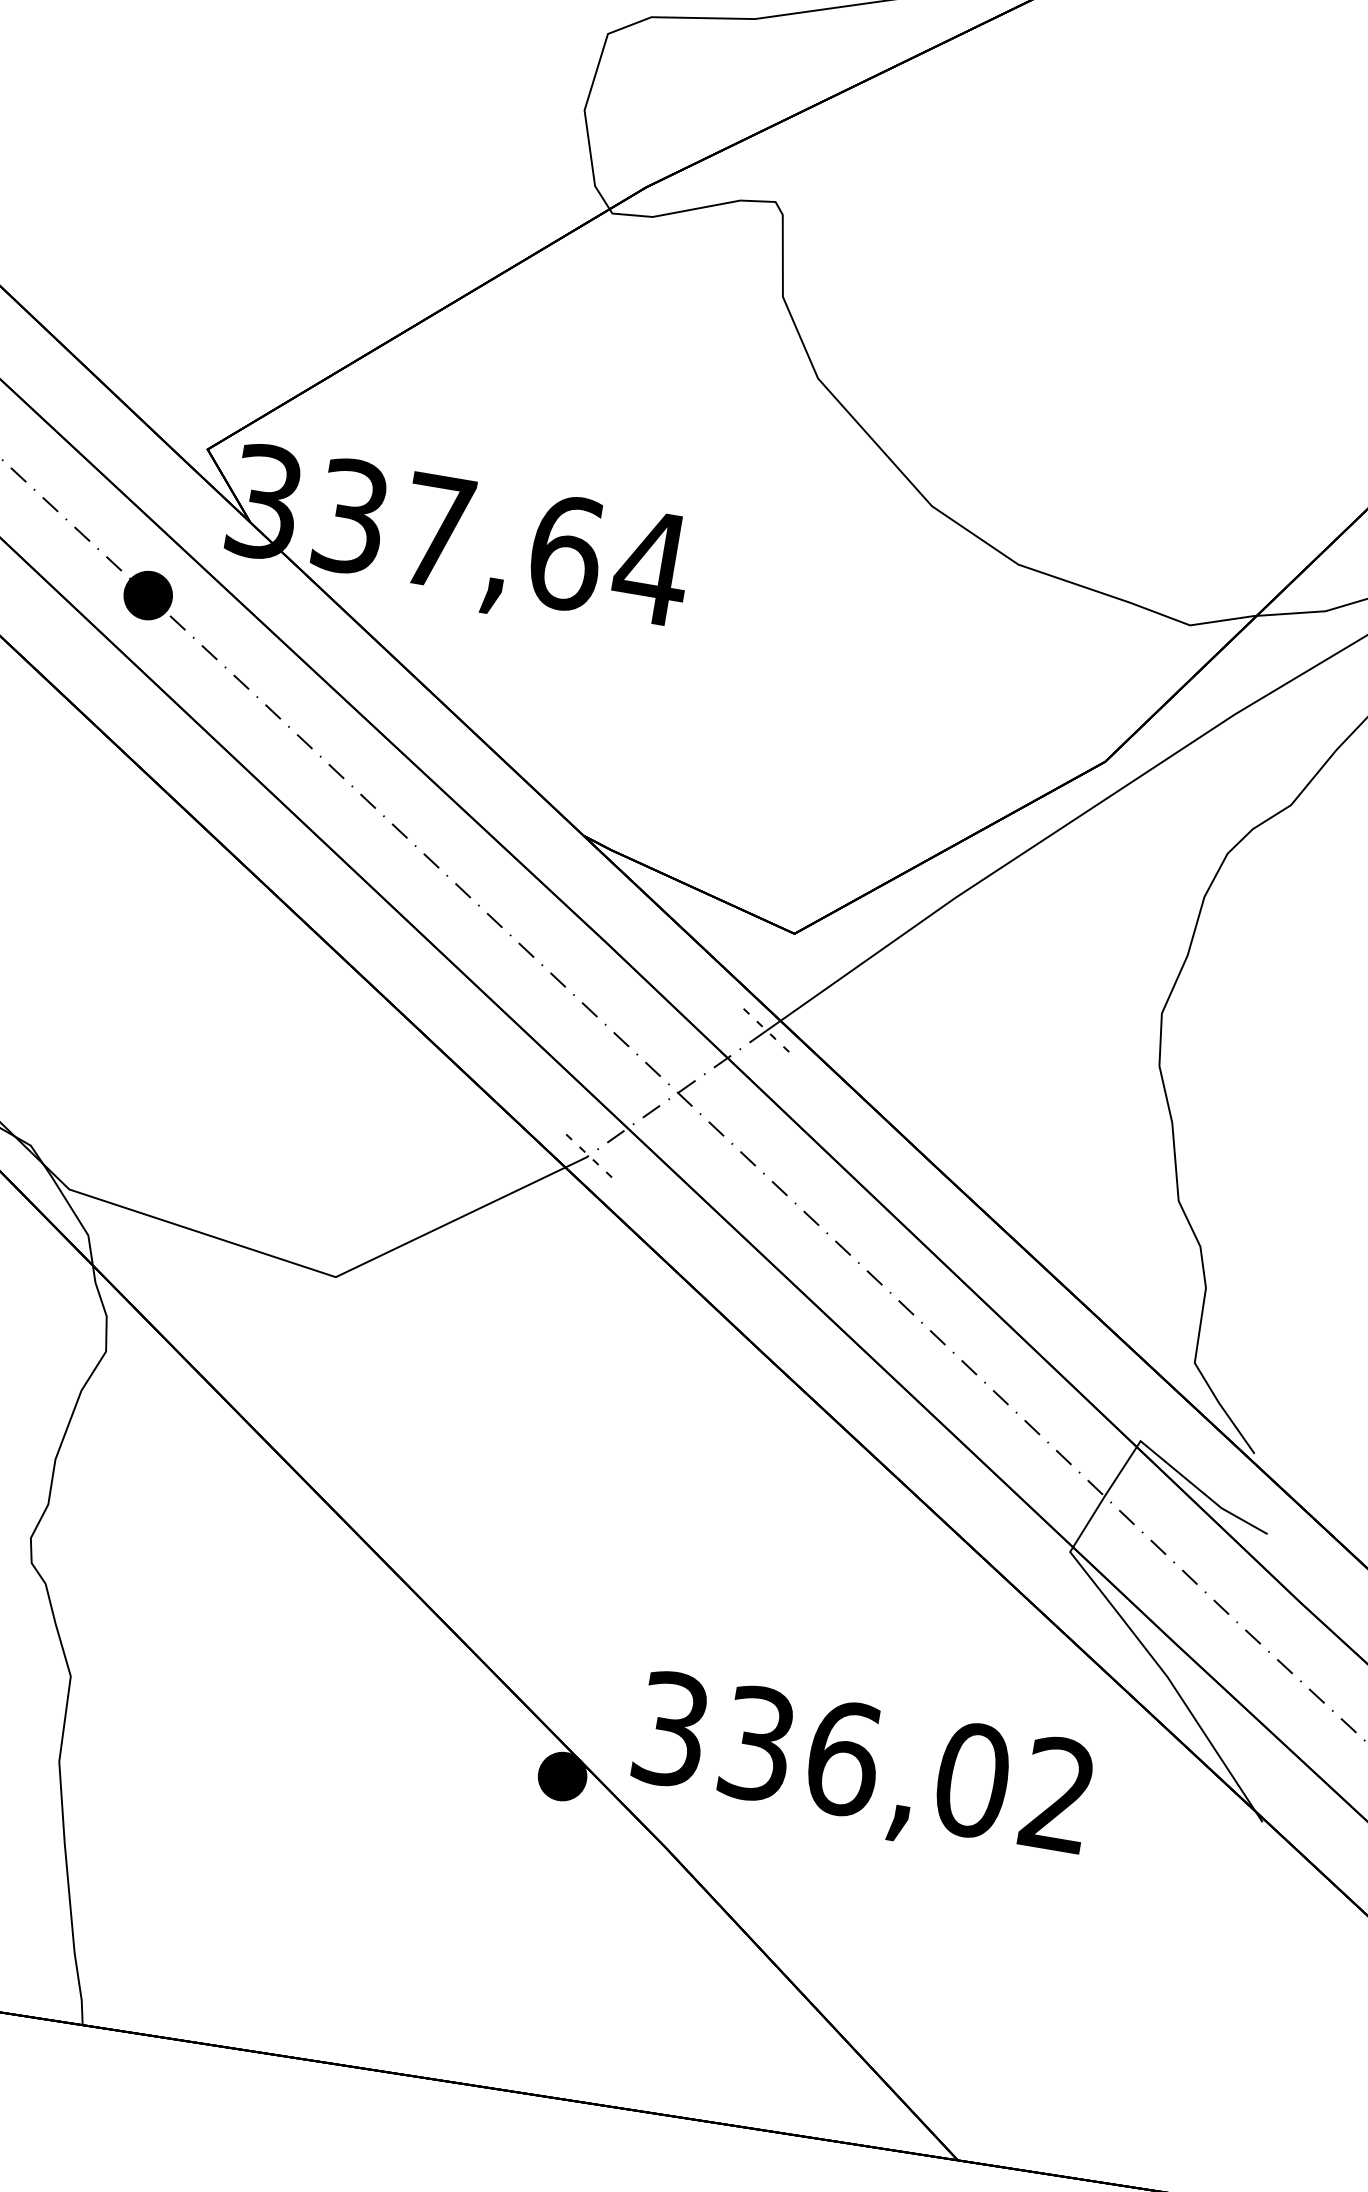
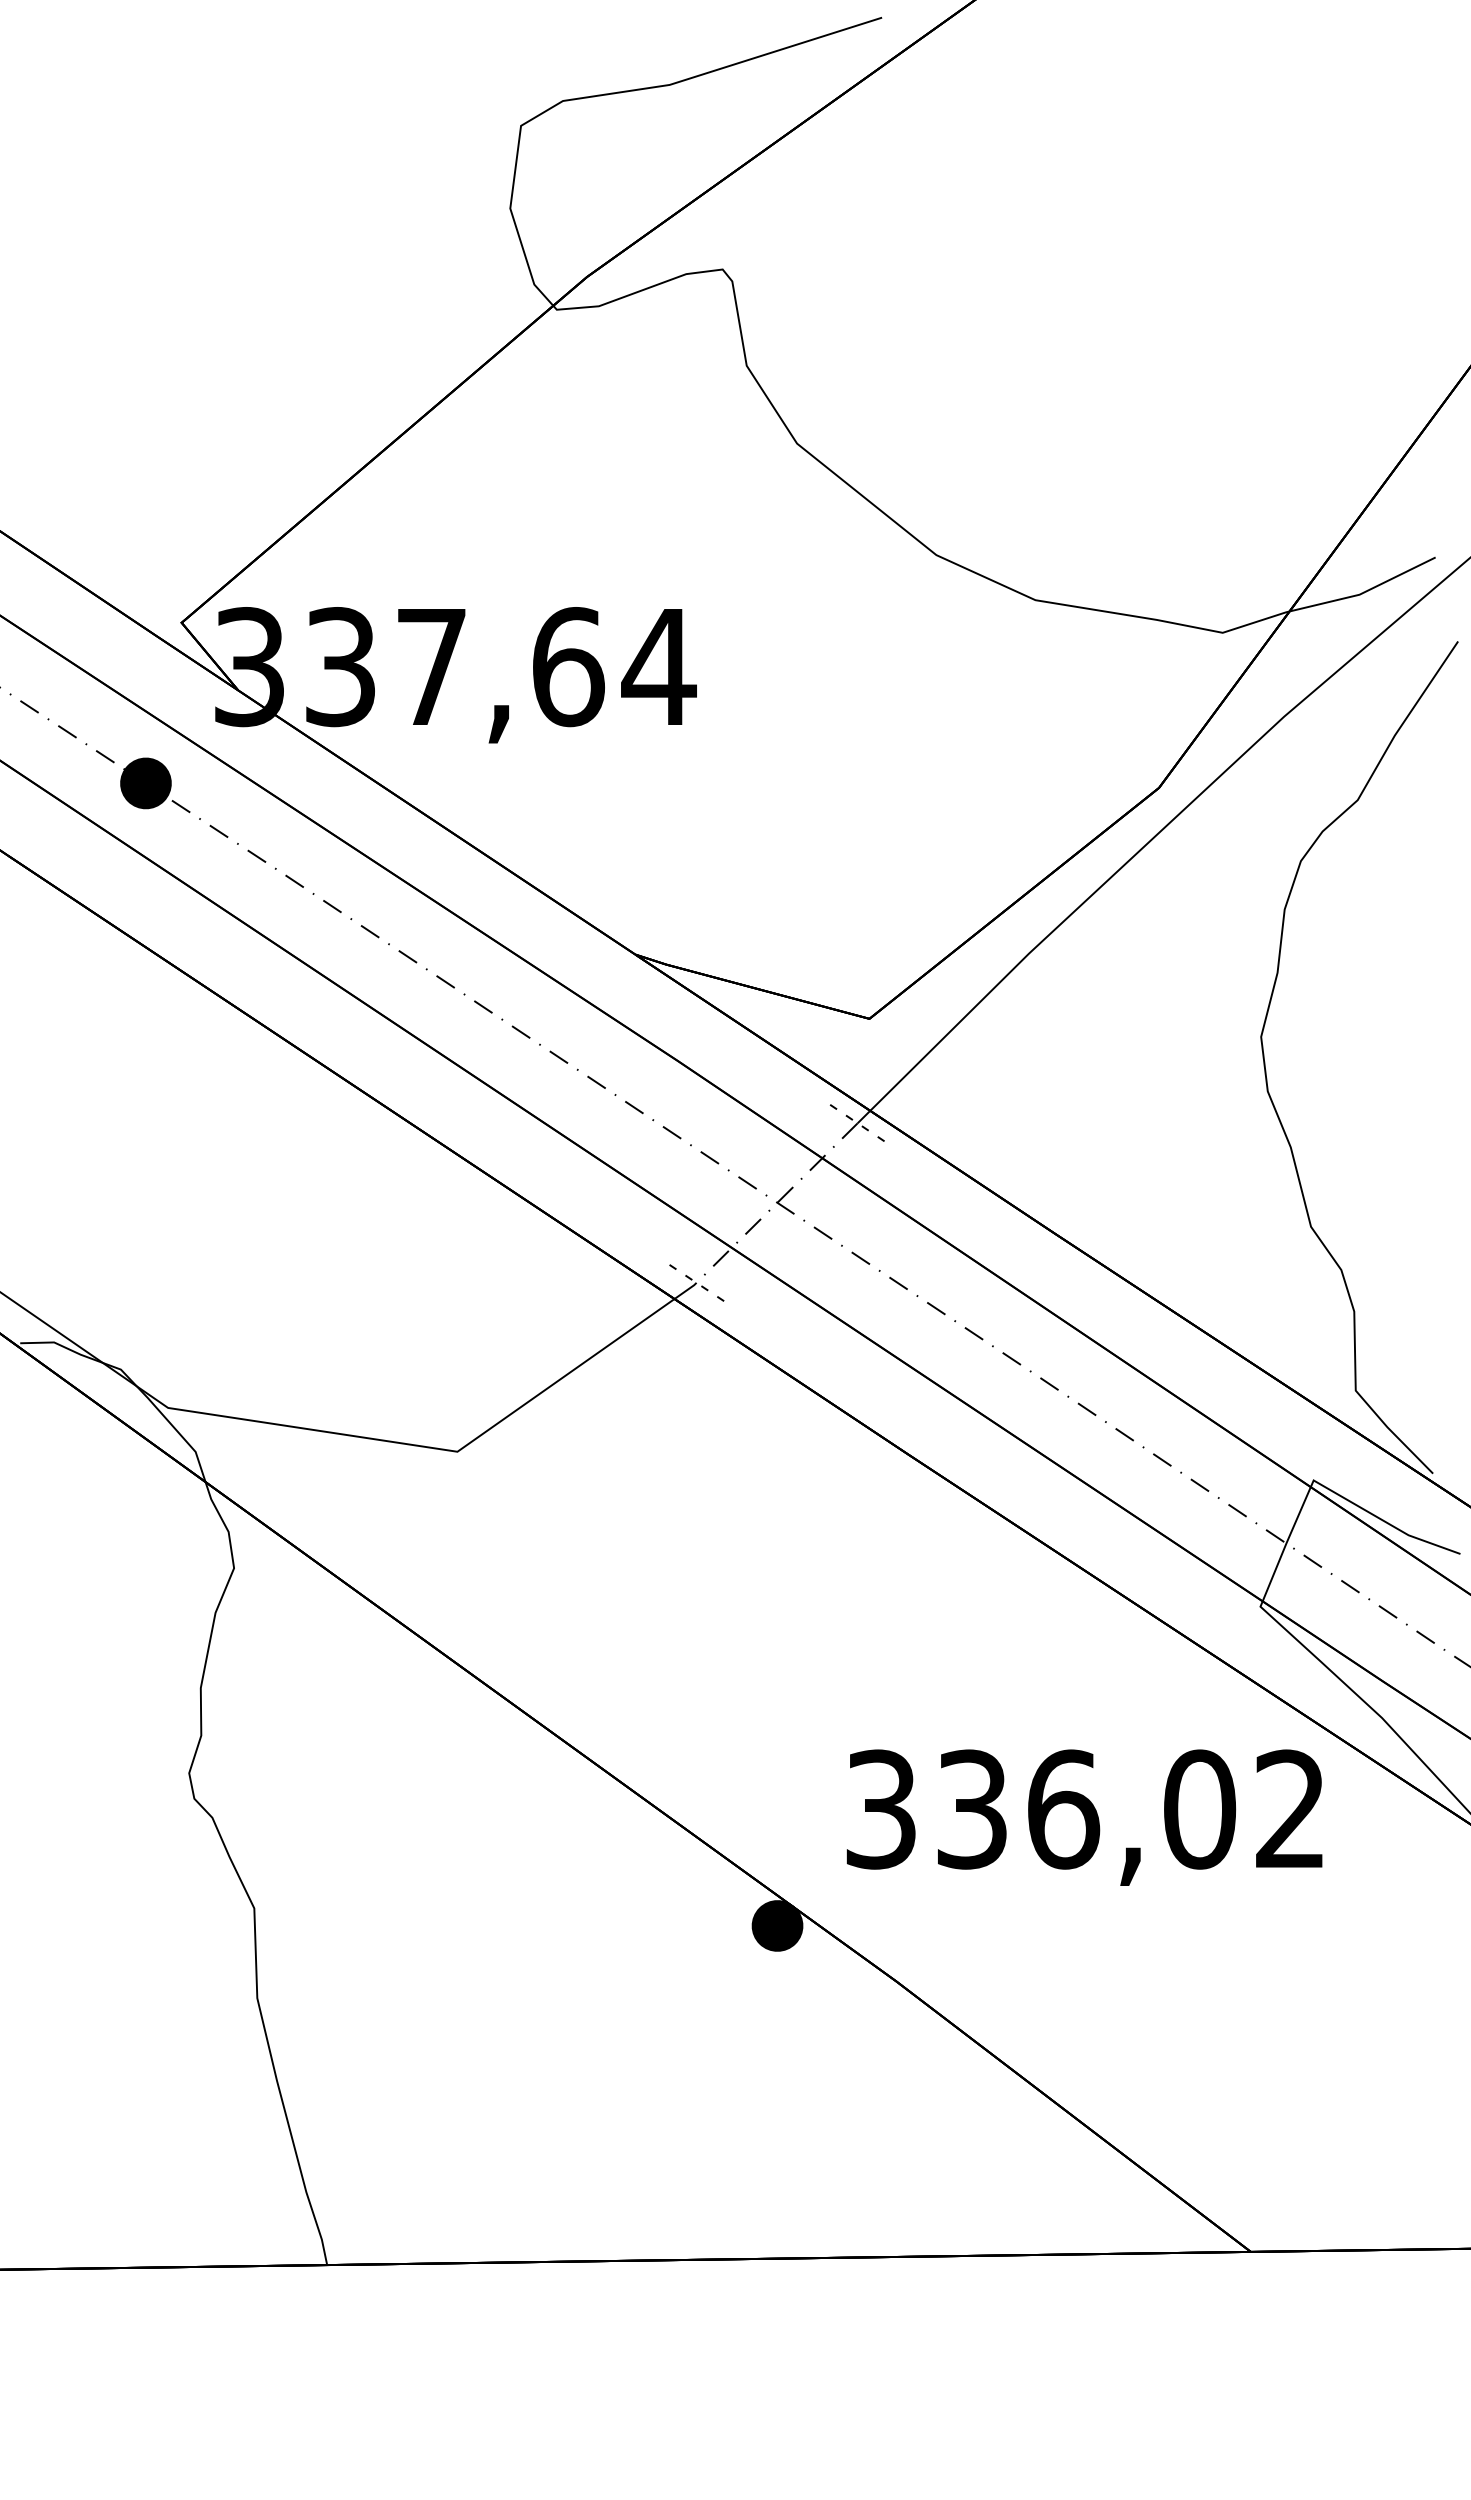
text: (862, 1769) -> (1084, 1817), moved

